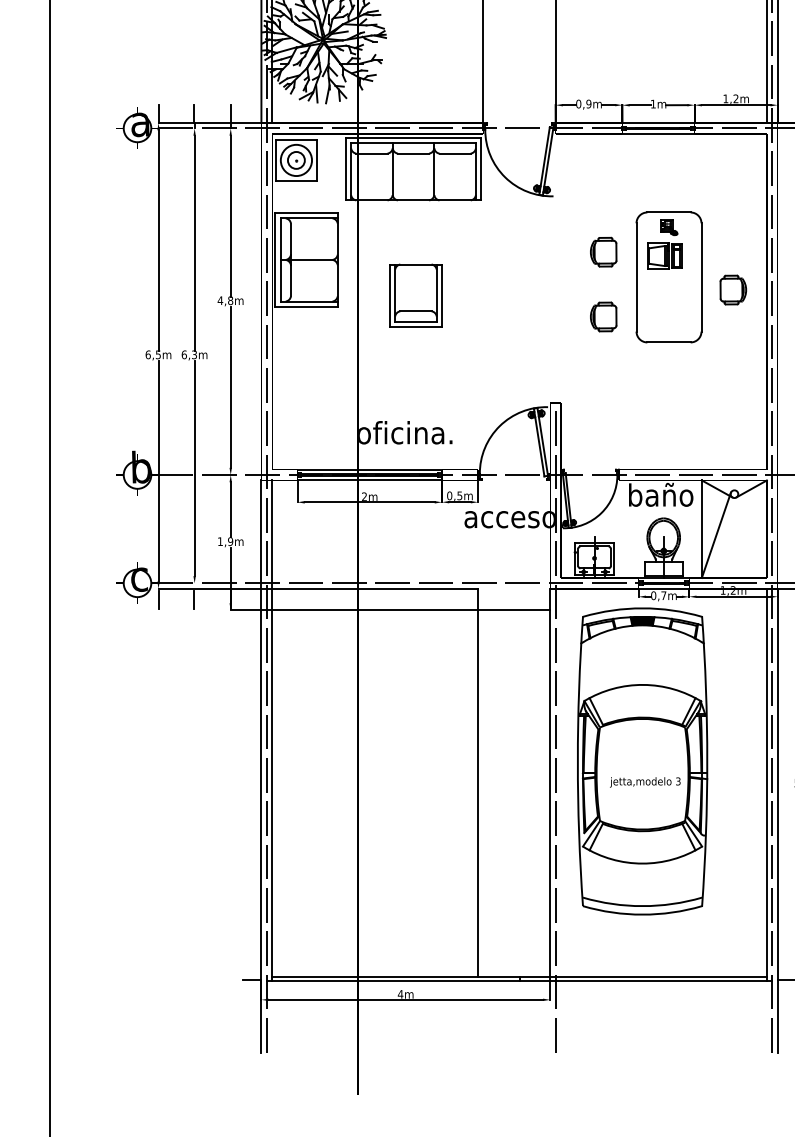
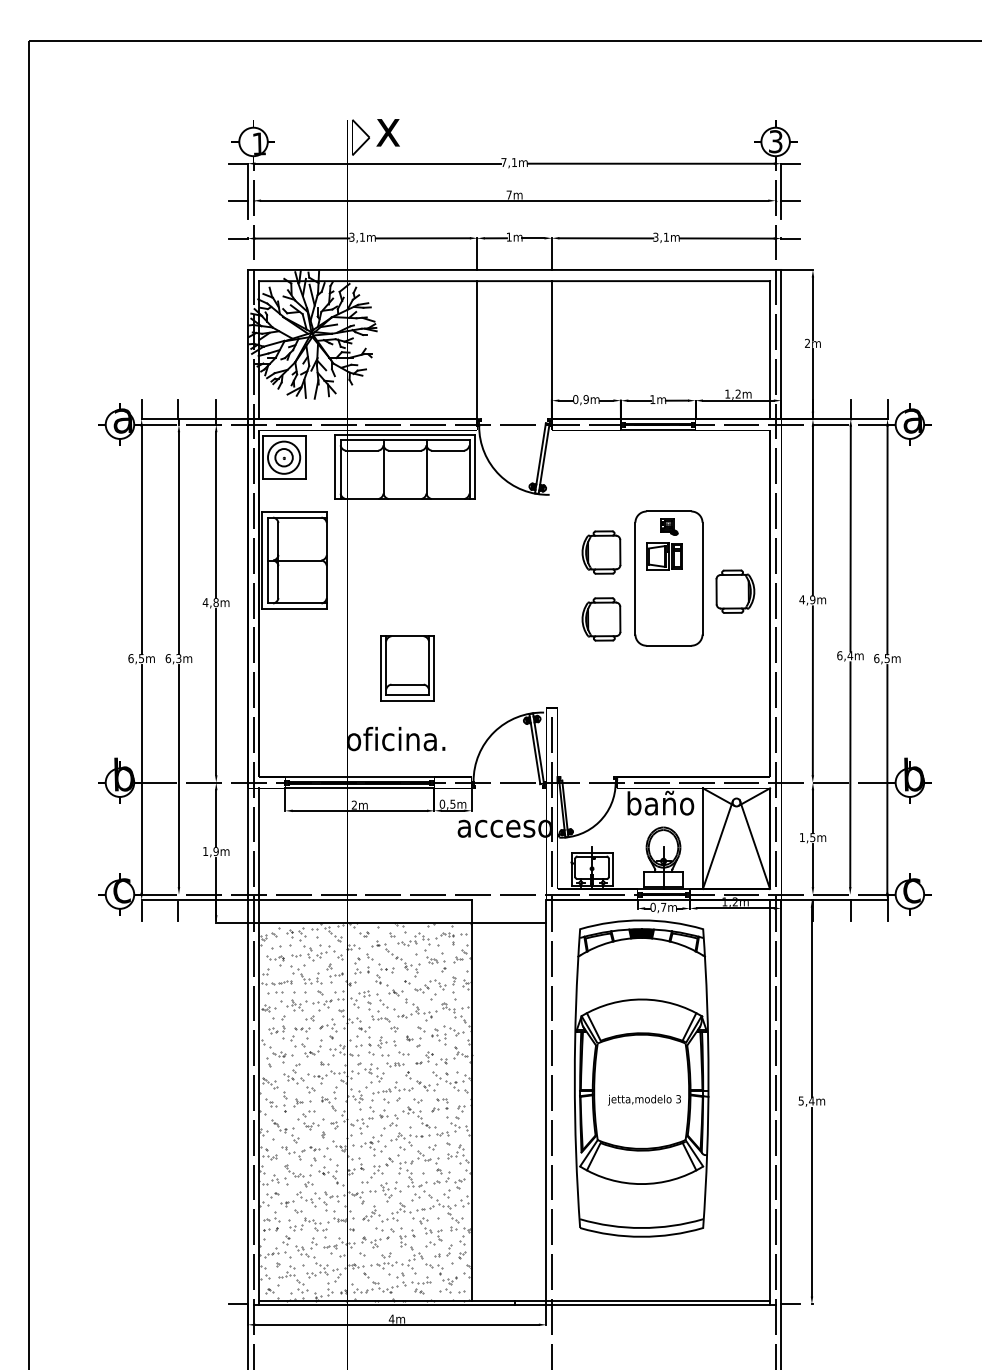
part: (603, 252) -> (601, 552), size x1.43
part: (733, 289) -> (735, 591), size x1.43
part: (415, 295) -> (407, 668), moved
part: (603, 317) -> (601, 619), size x1.43
line: (751, 534) -> (754, 844), added
hatch: (375, 793) -> (365, 1111), added

